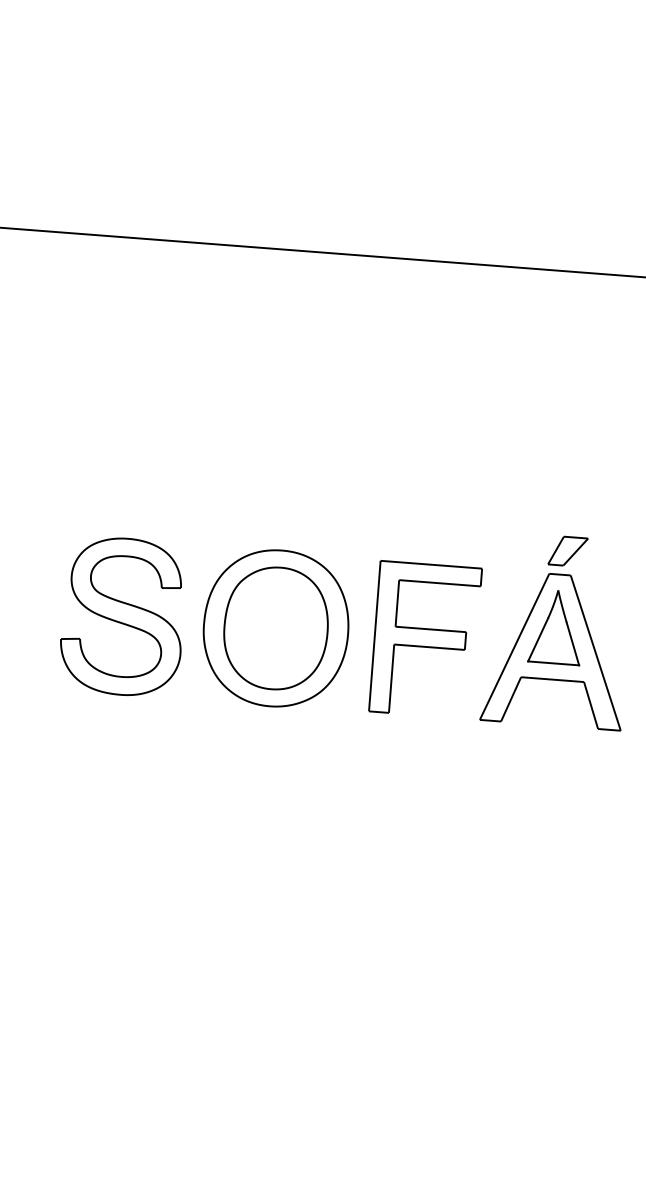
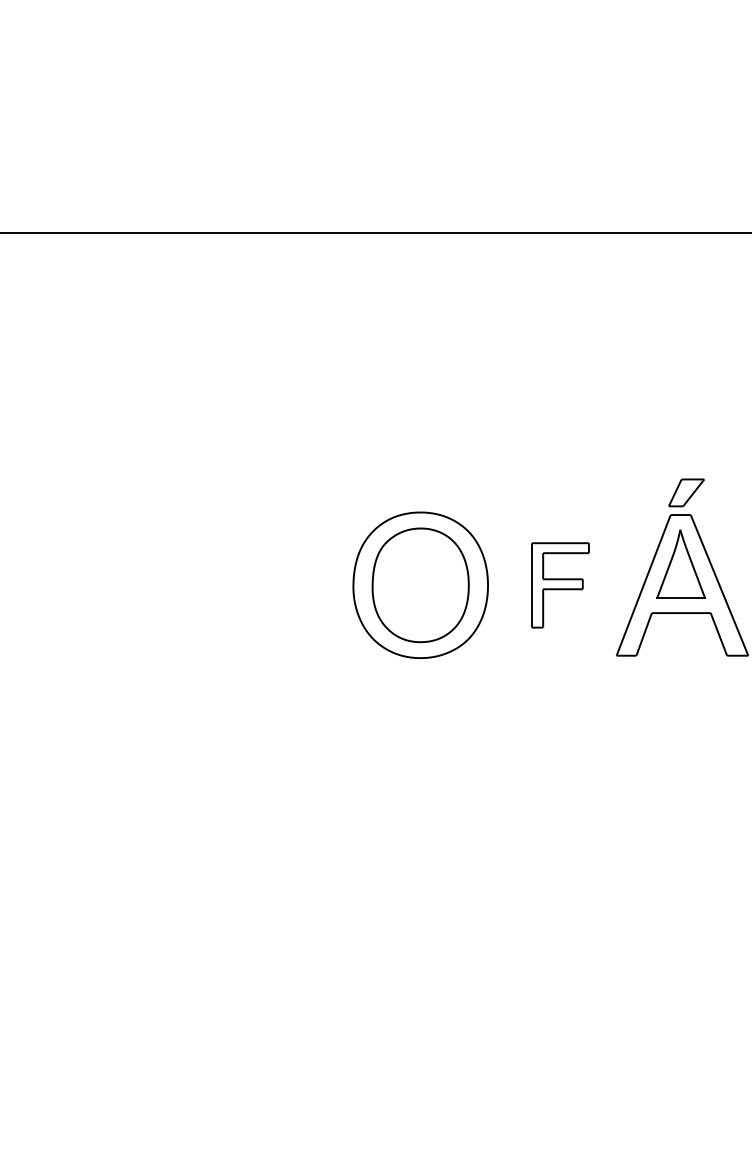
part: (123, 615) -> (277, 584), removed
part: (425, 640) -> (560, 585), size x0.6

